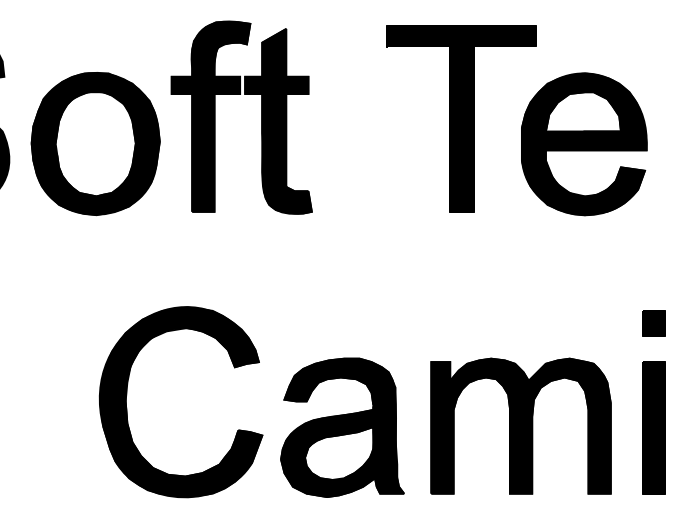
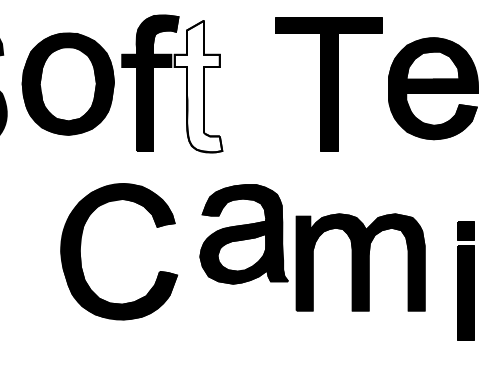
fill: (278, 121) -> (198, 86), removed
part: (95, 144) -> (68, 84), moved
part: (584, 144) -> (433, 88), moved
part: (127, 407) -> (80, 255), moved
part: (520, 425) -> (360, 261), moved
part: (342, 427) -> (244, 234), moved
part: (653, 427) -> (465, 292), moved

